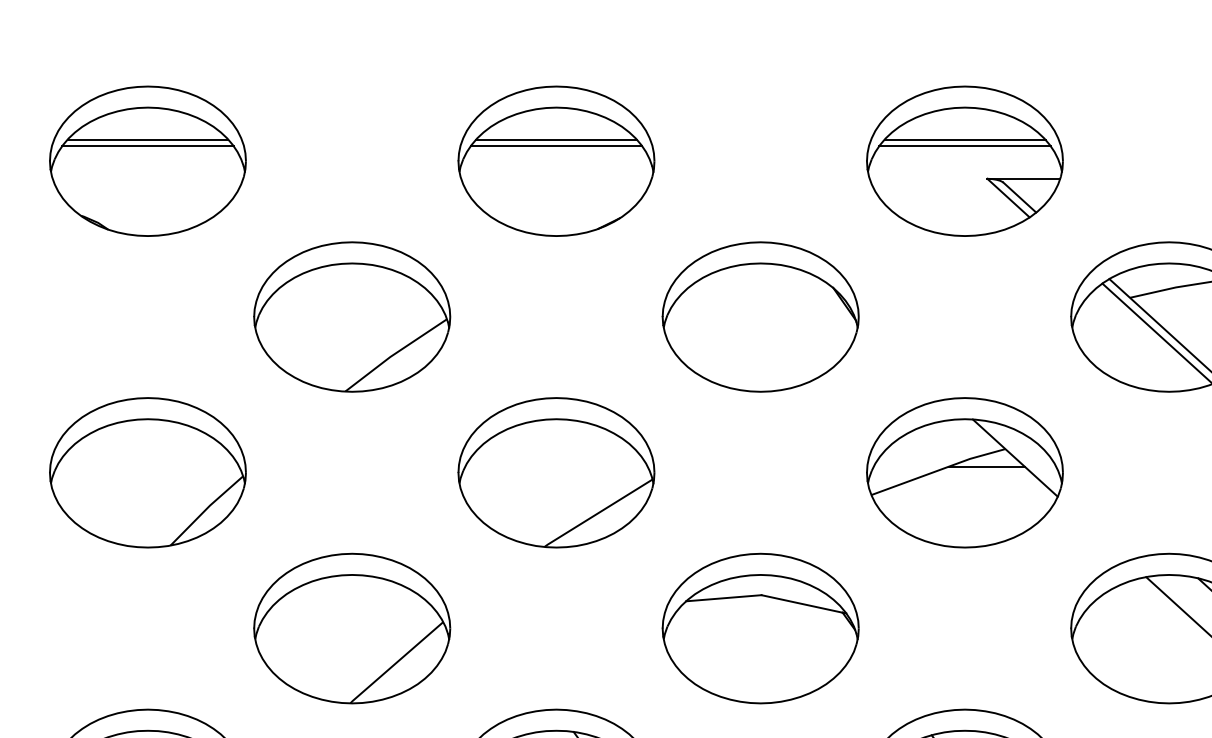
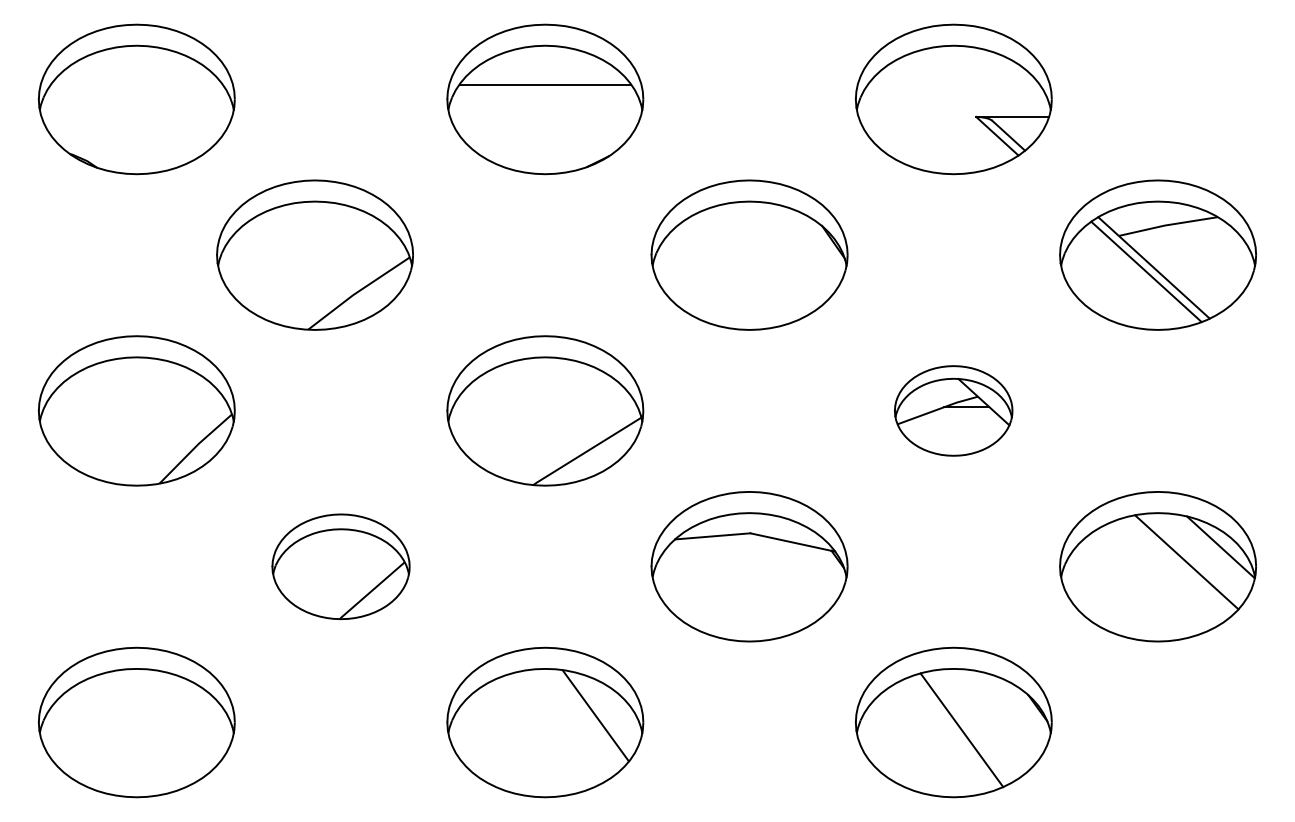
line: (147, 140) -> (136, 78), removed
line: (555, 140) -> (544, 78), removed
line: (964, 140) -> (953, 78), removed
line: (147, 146) -> (136, 84), removed
line: (964, 146) -> (953, 84), removed
part: (351, 316) -> (314, 254), moved
part: (964, 472) -> (953, 410), size x0.6
part: (351, 628) -> (340, 566), size x0.7

